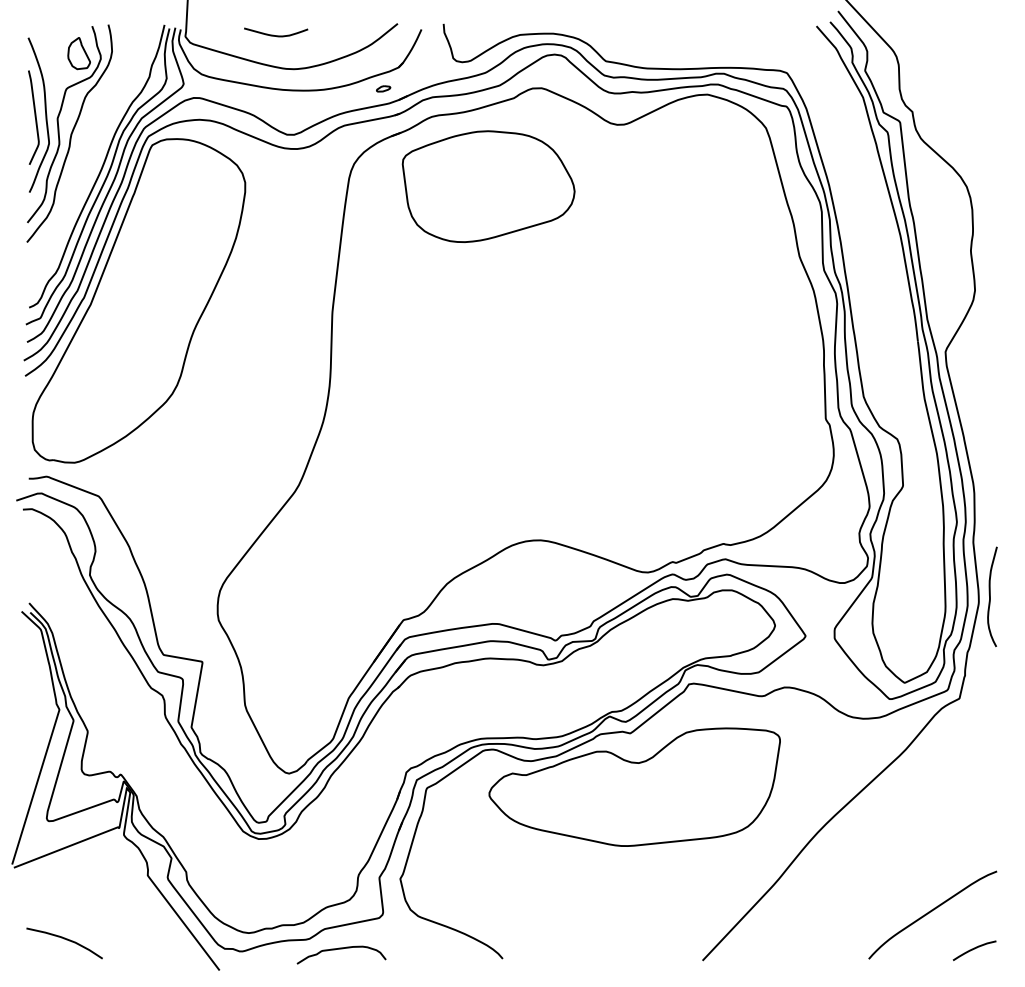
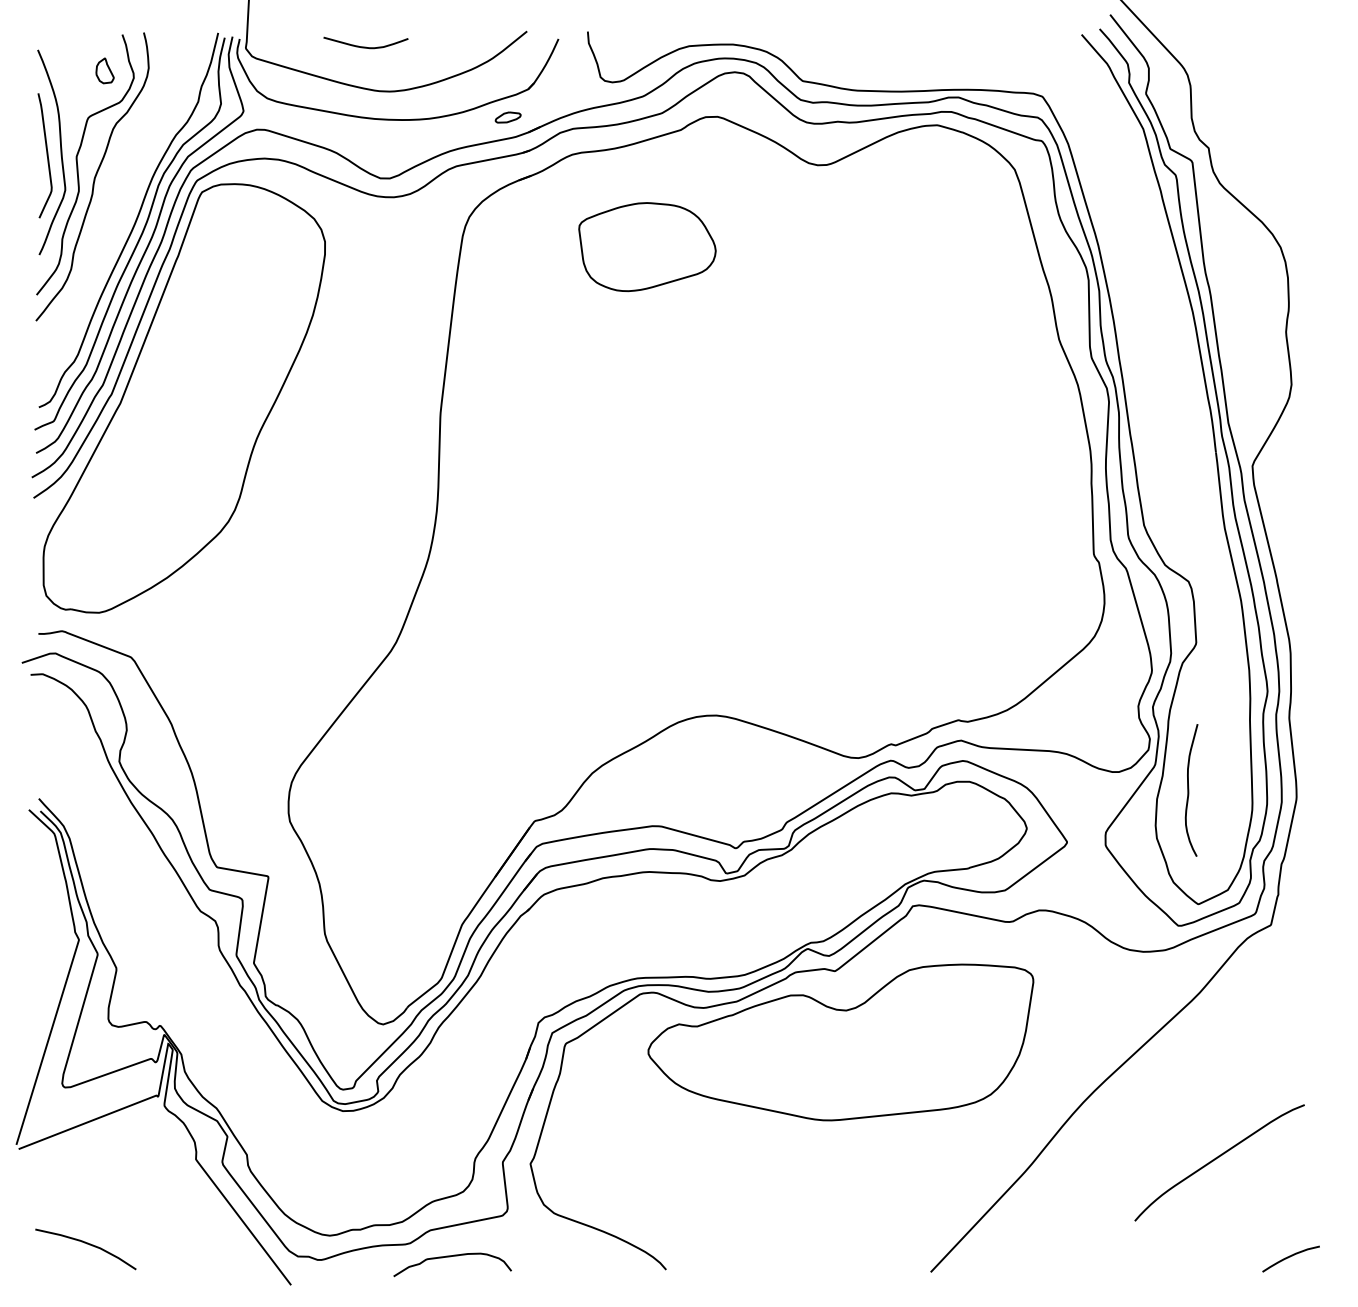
part: (78, 53) -> (104, 70), size x0.6
part: (383, 88) -> (508, 117), size x1.4
part: (488, 186) -> (647, 246), size x0.6
curve: (990, 596) -> (1189, 790), moved
curve: (931, 911) -> (1218, 1158), moved

